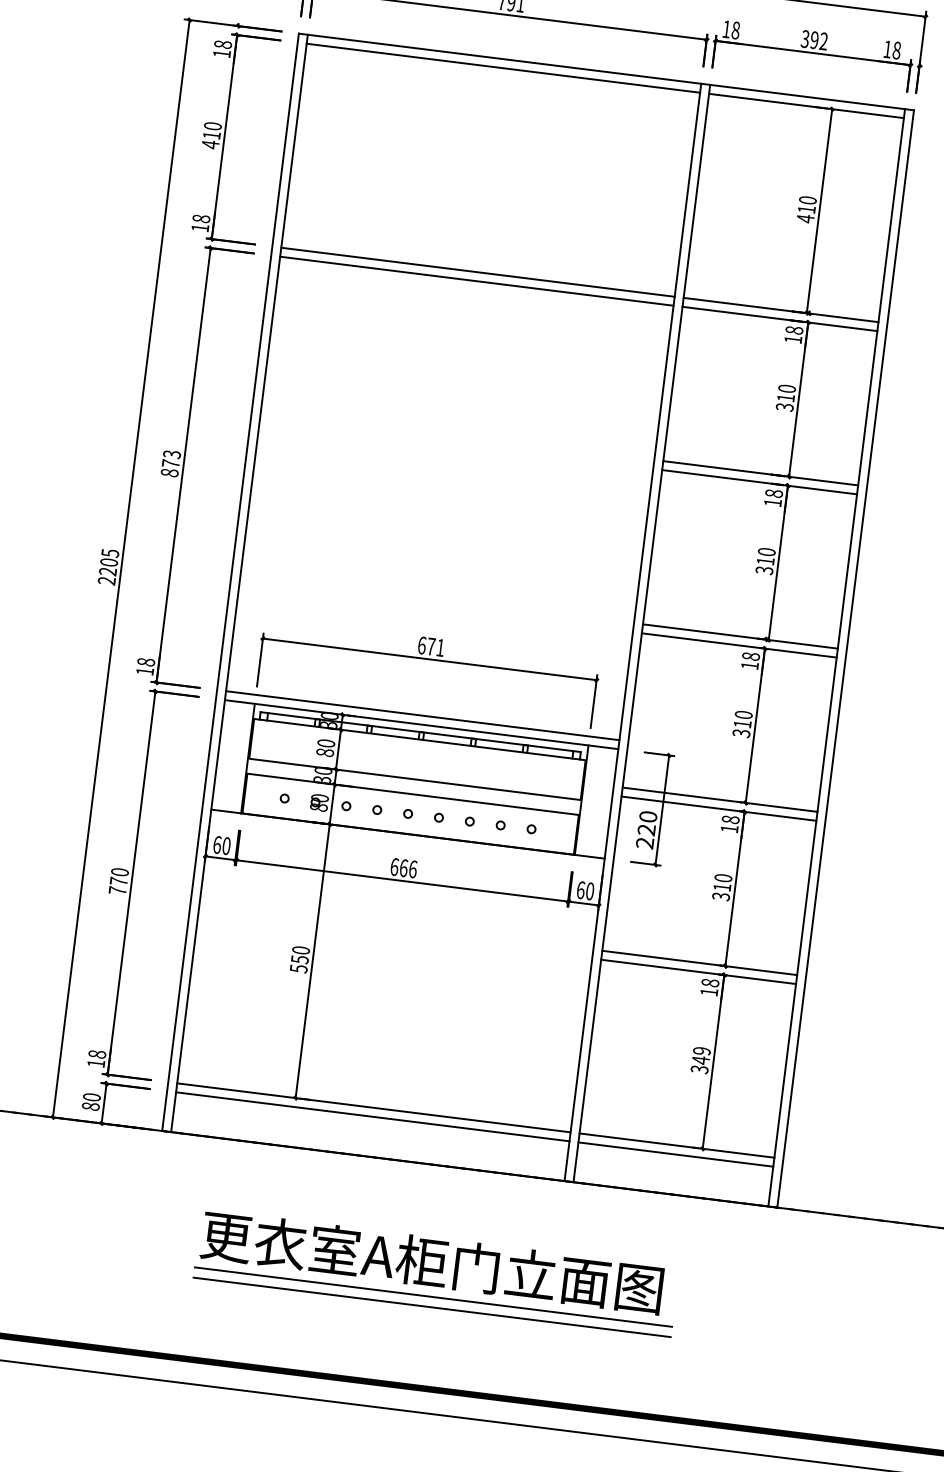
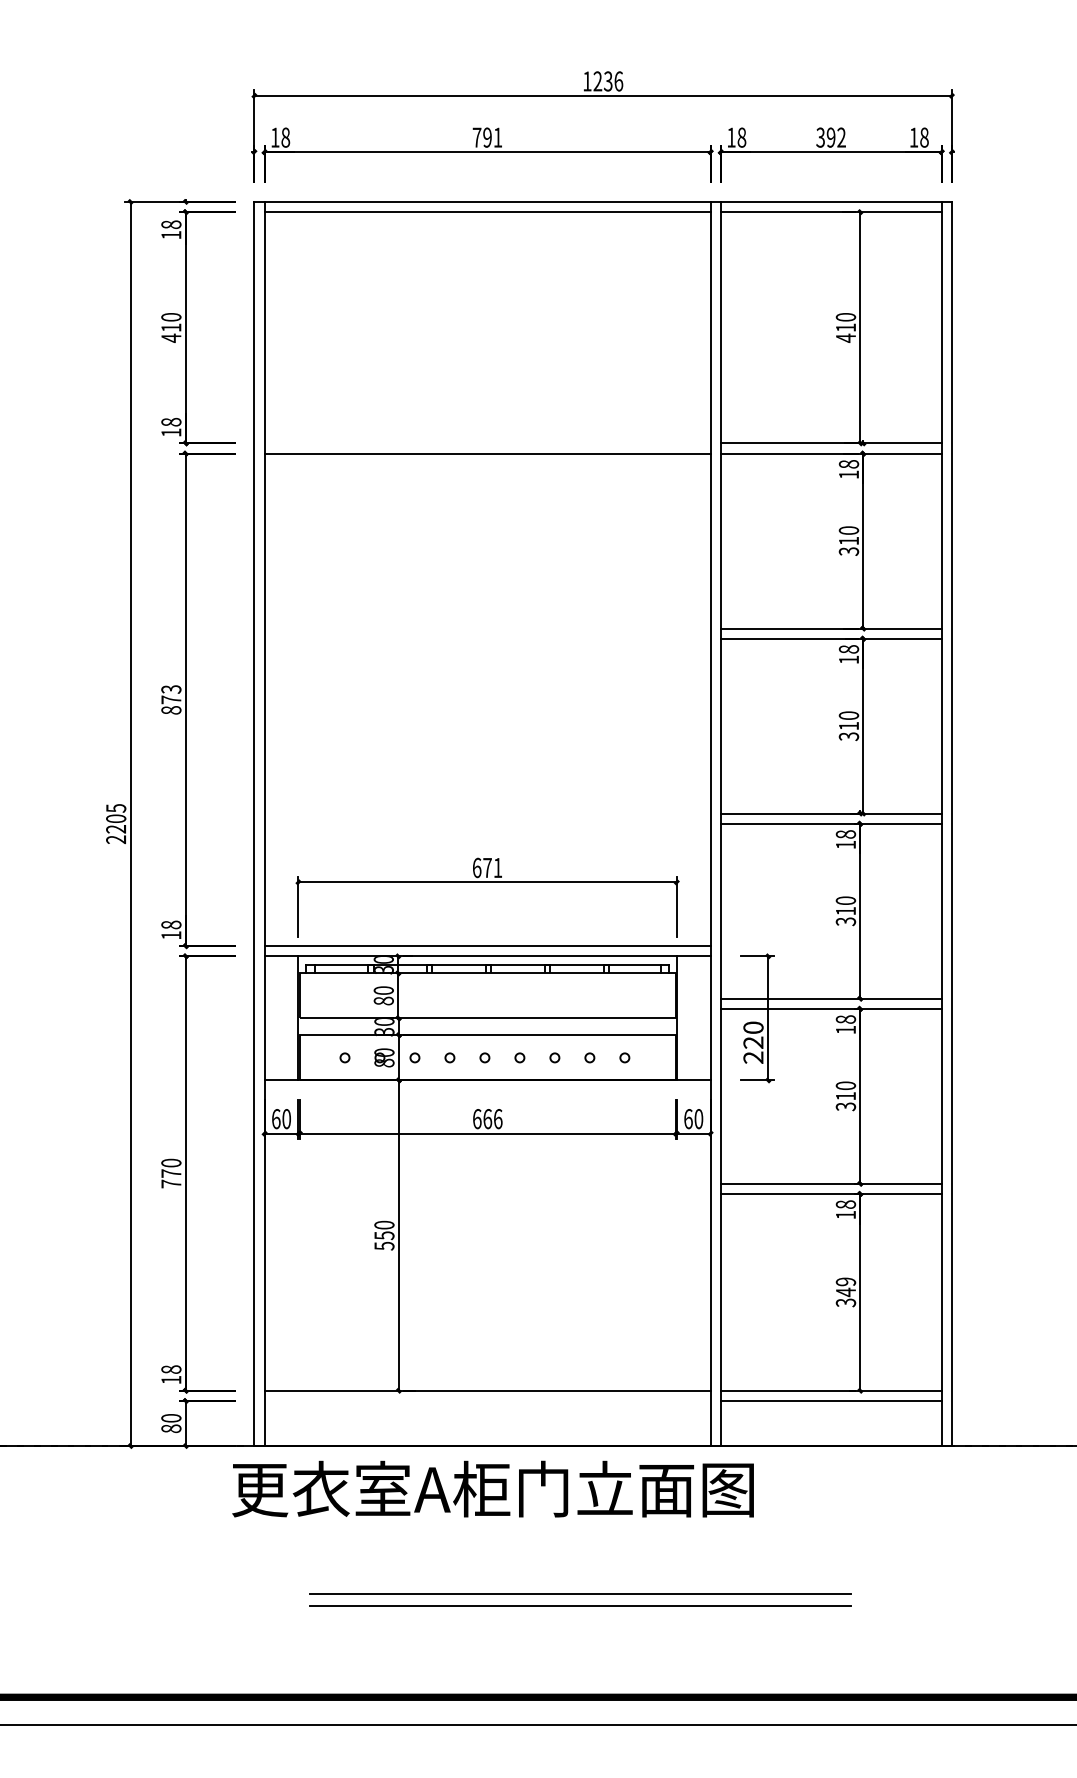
line: (477, 272) -> (487, 443), removed
line: (372, 1116) -> (487, 1400), removed
text: (431, 1261) -> (492, 1488), moved

